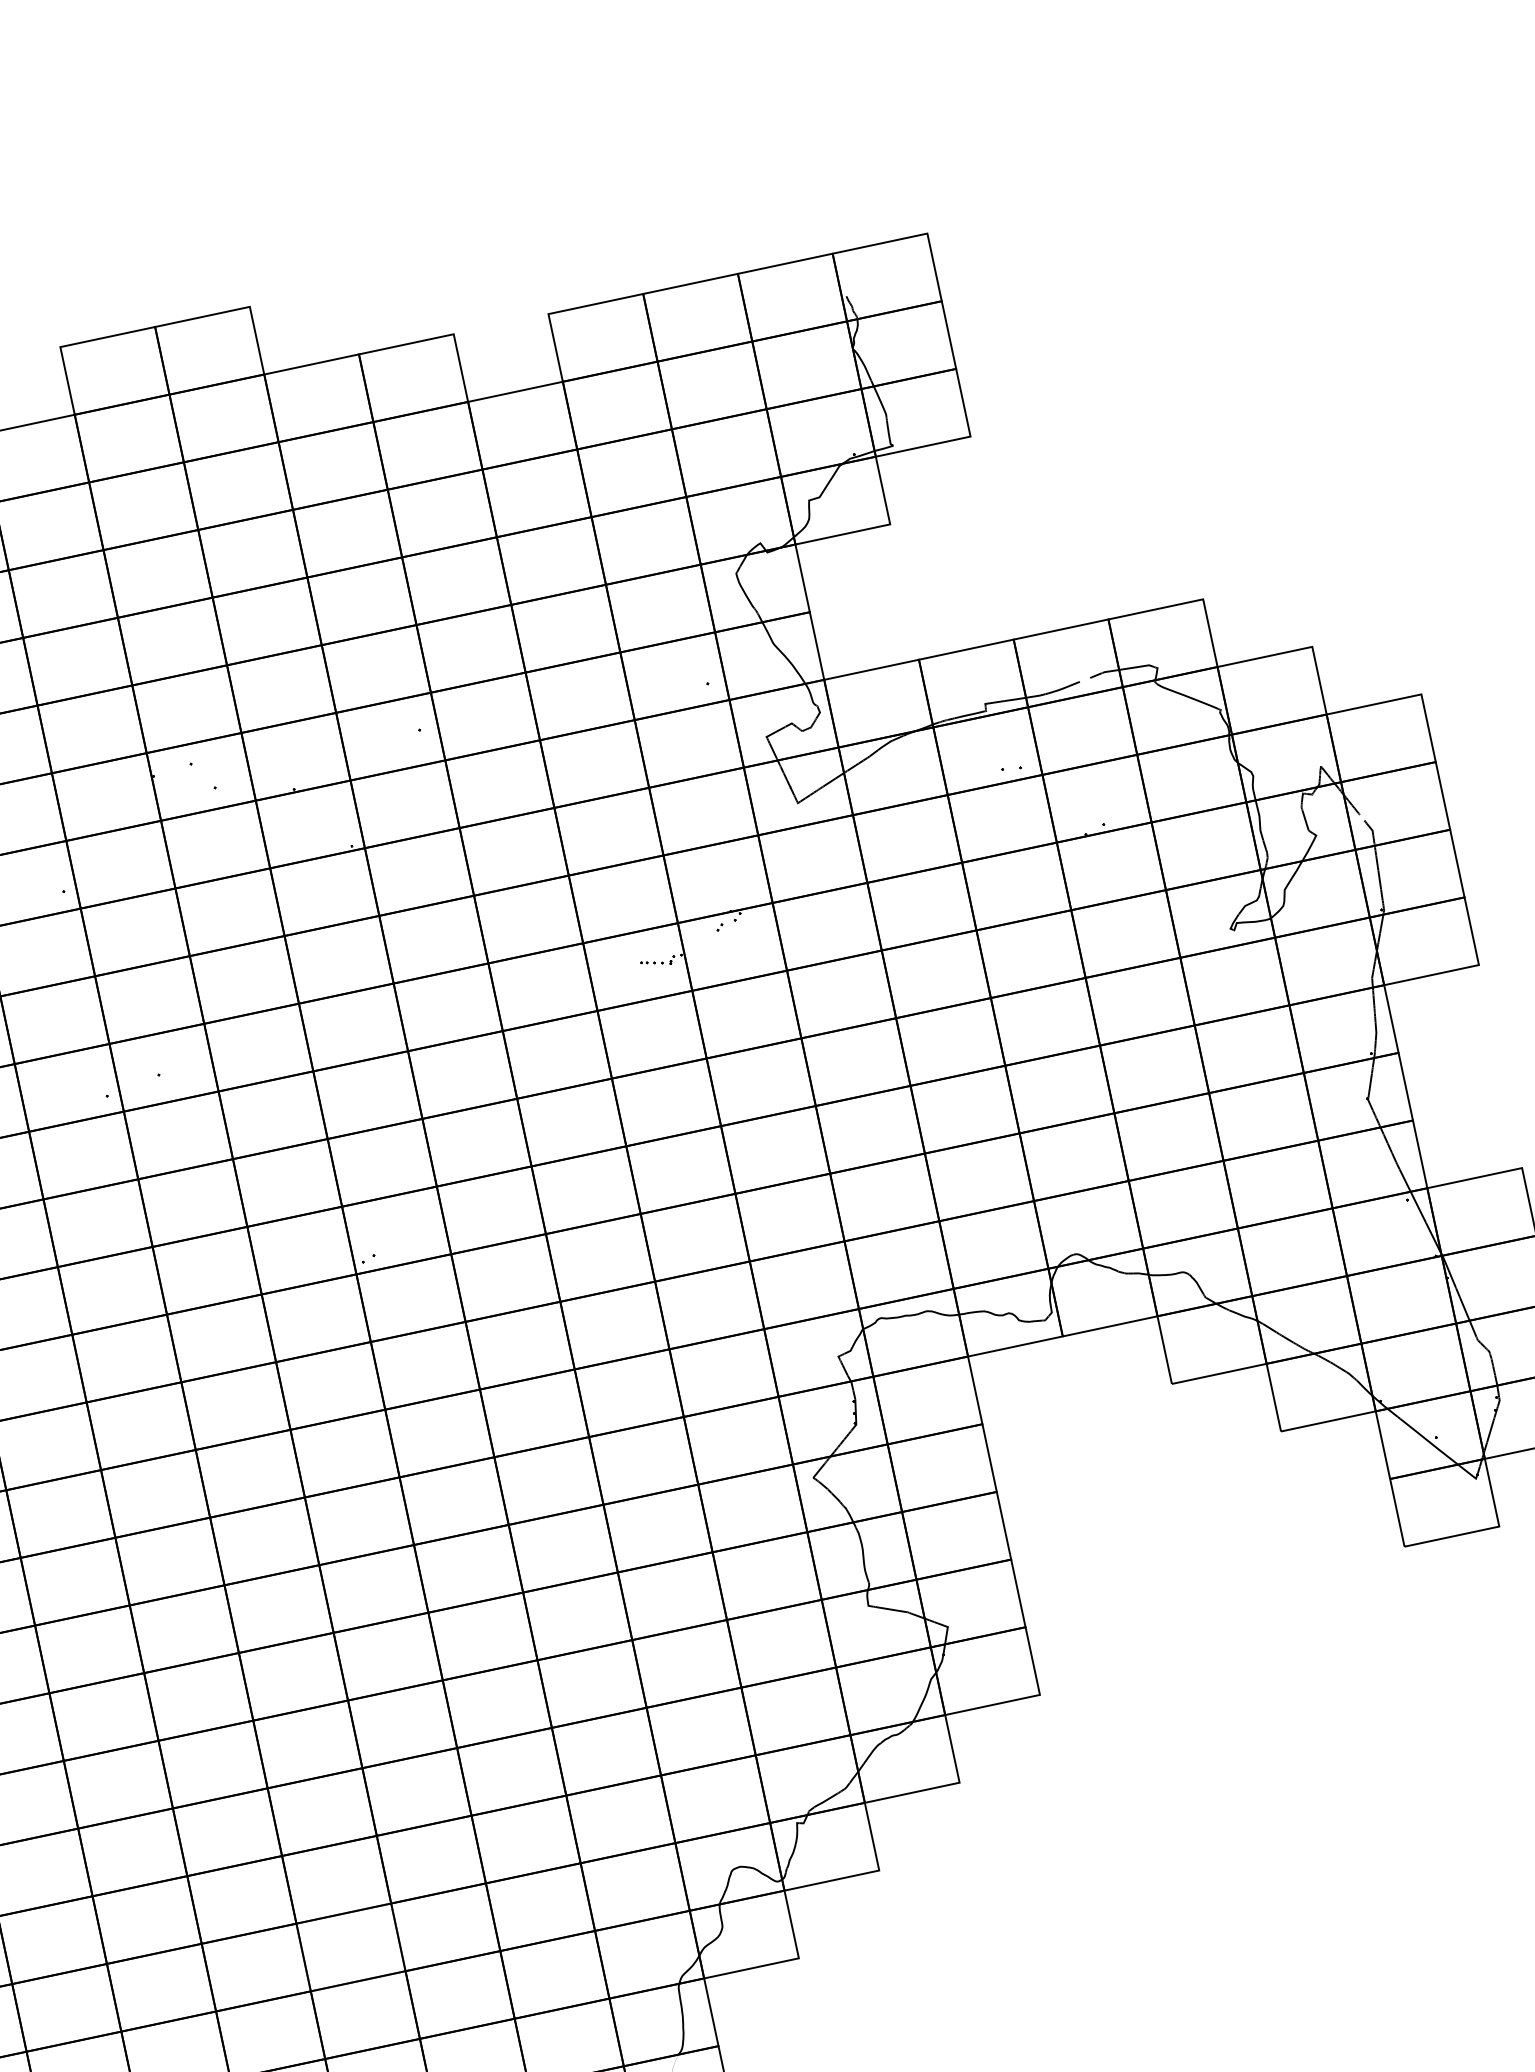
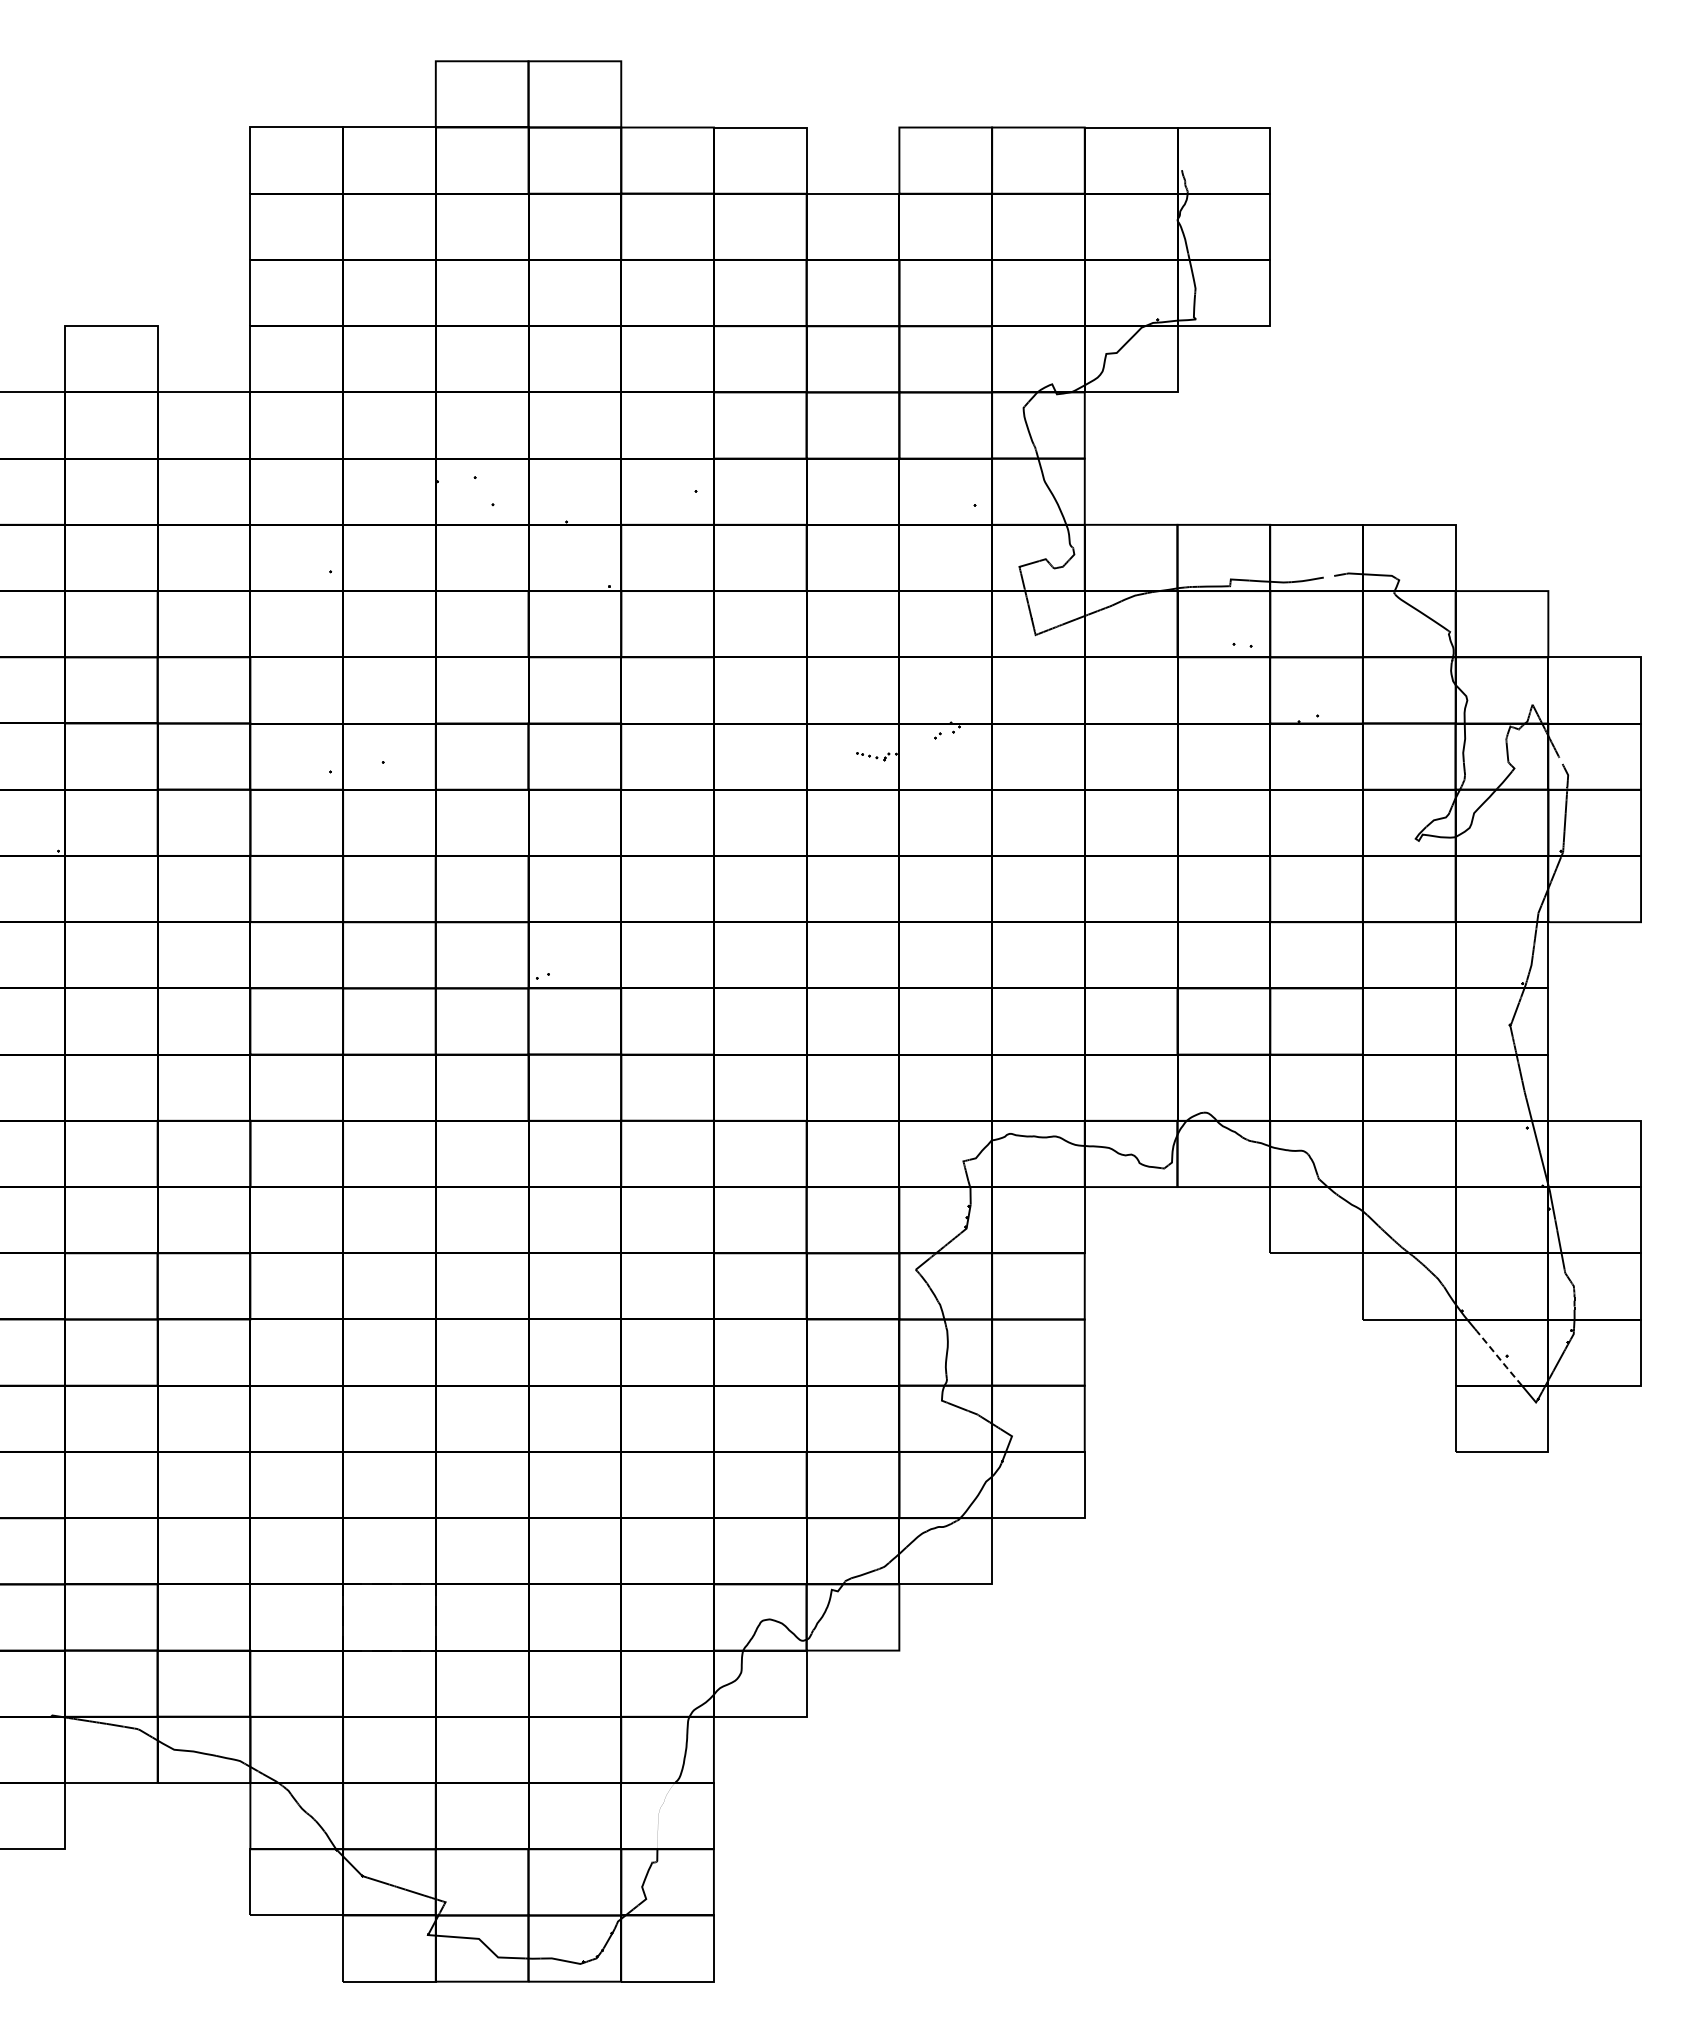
line: (1429, 1441) -> (1499, 1358), solid -> dashed

